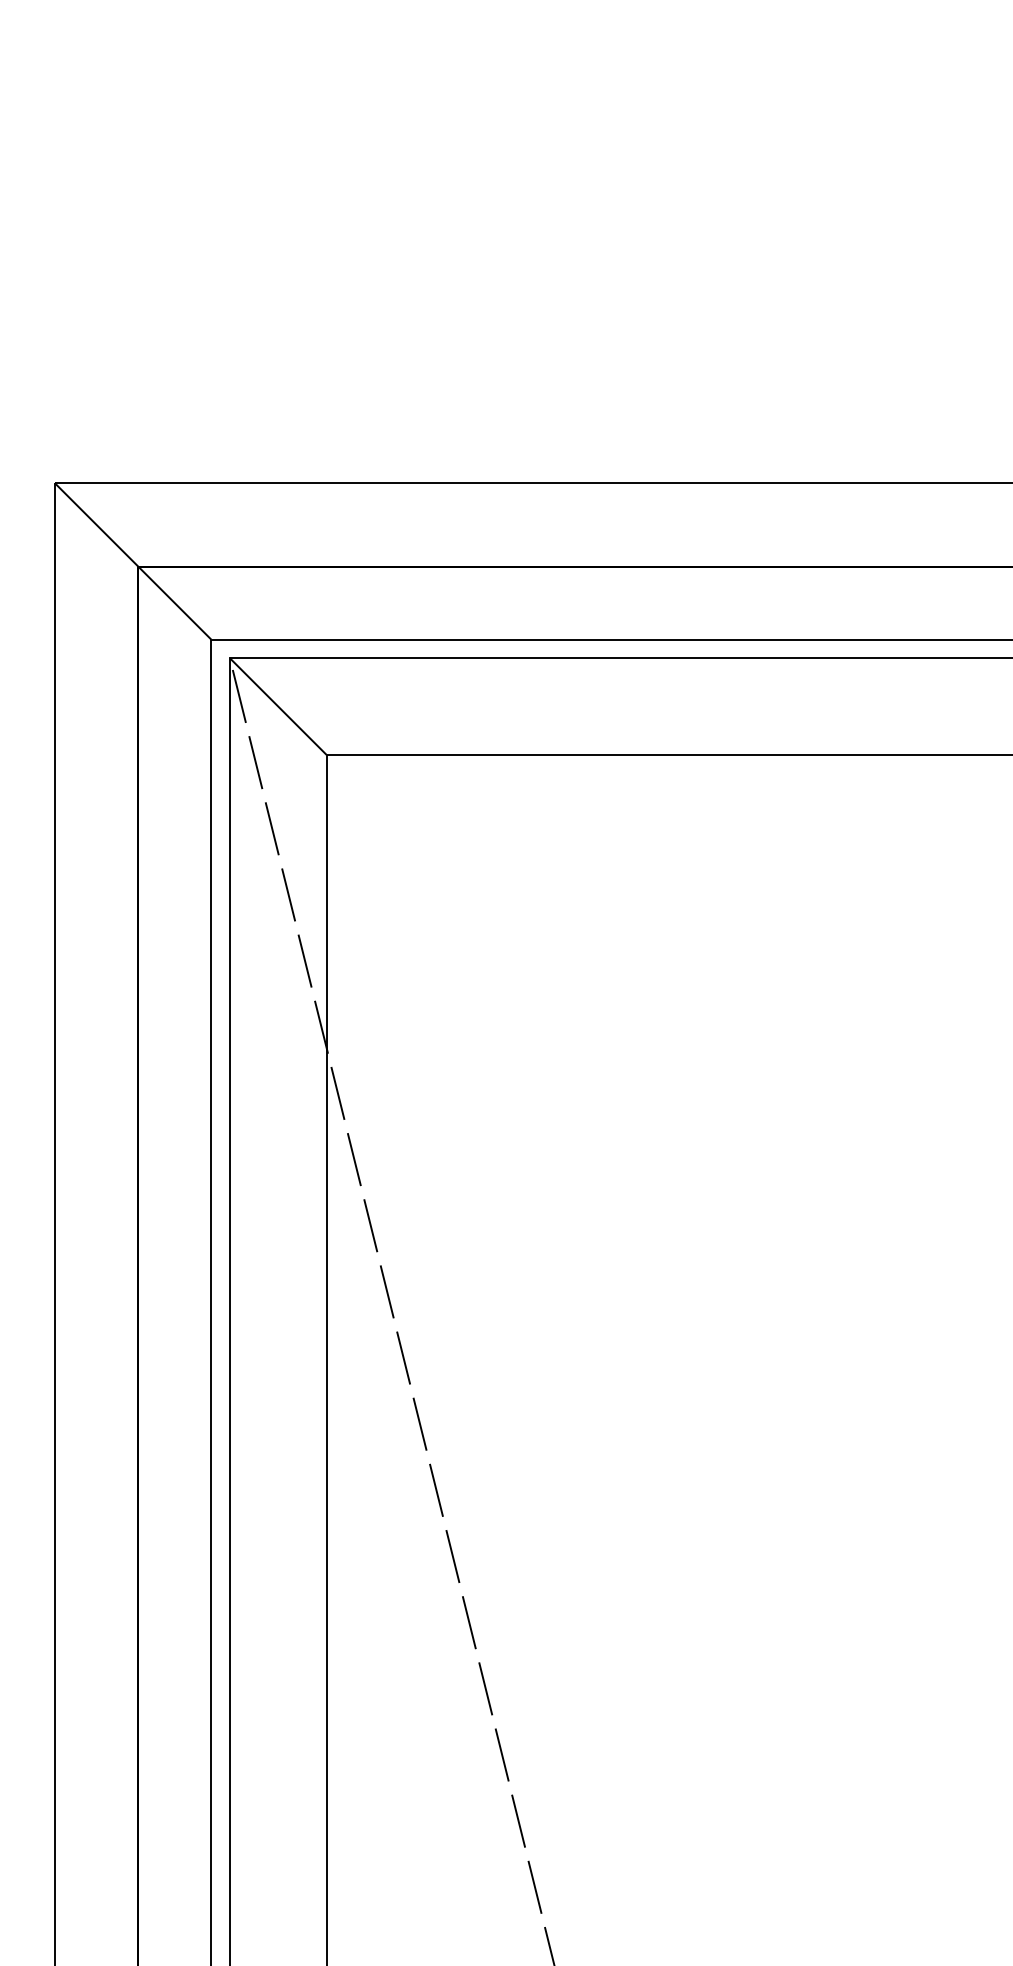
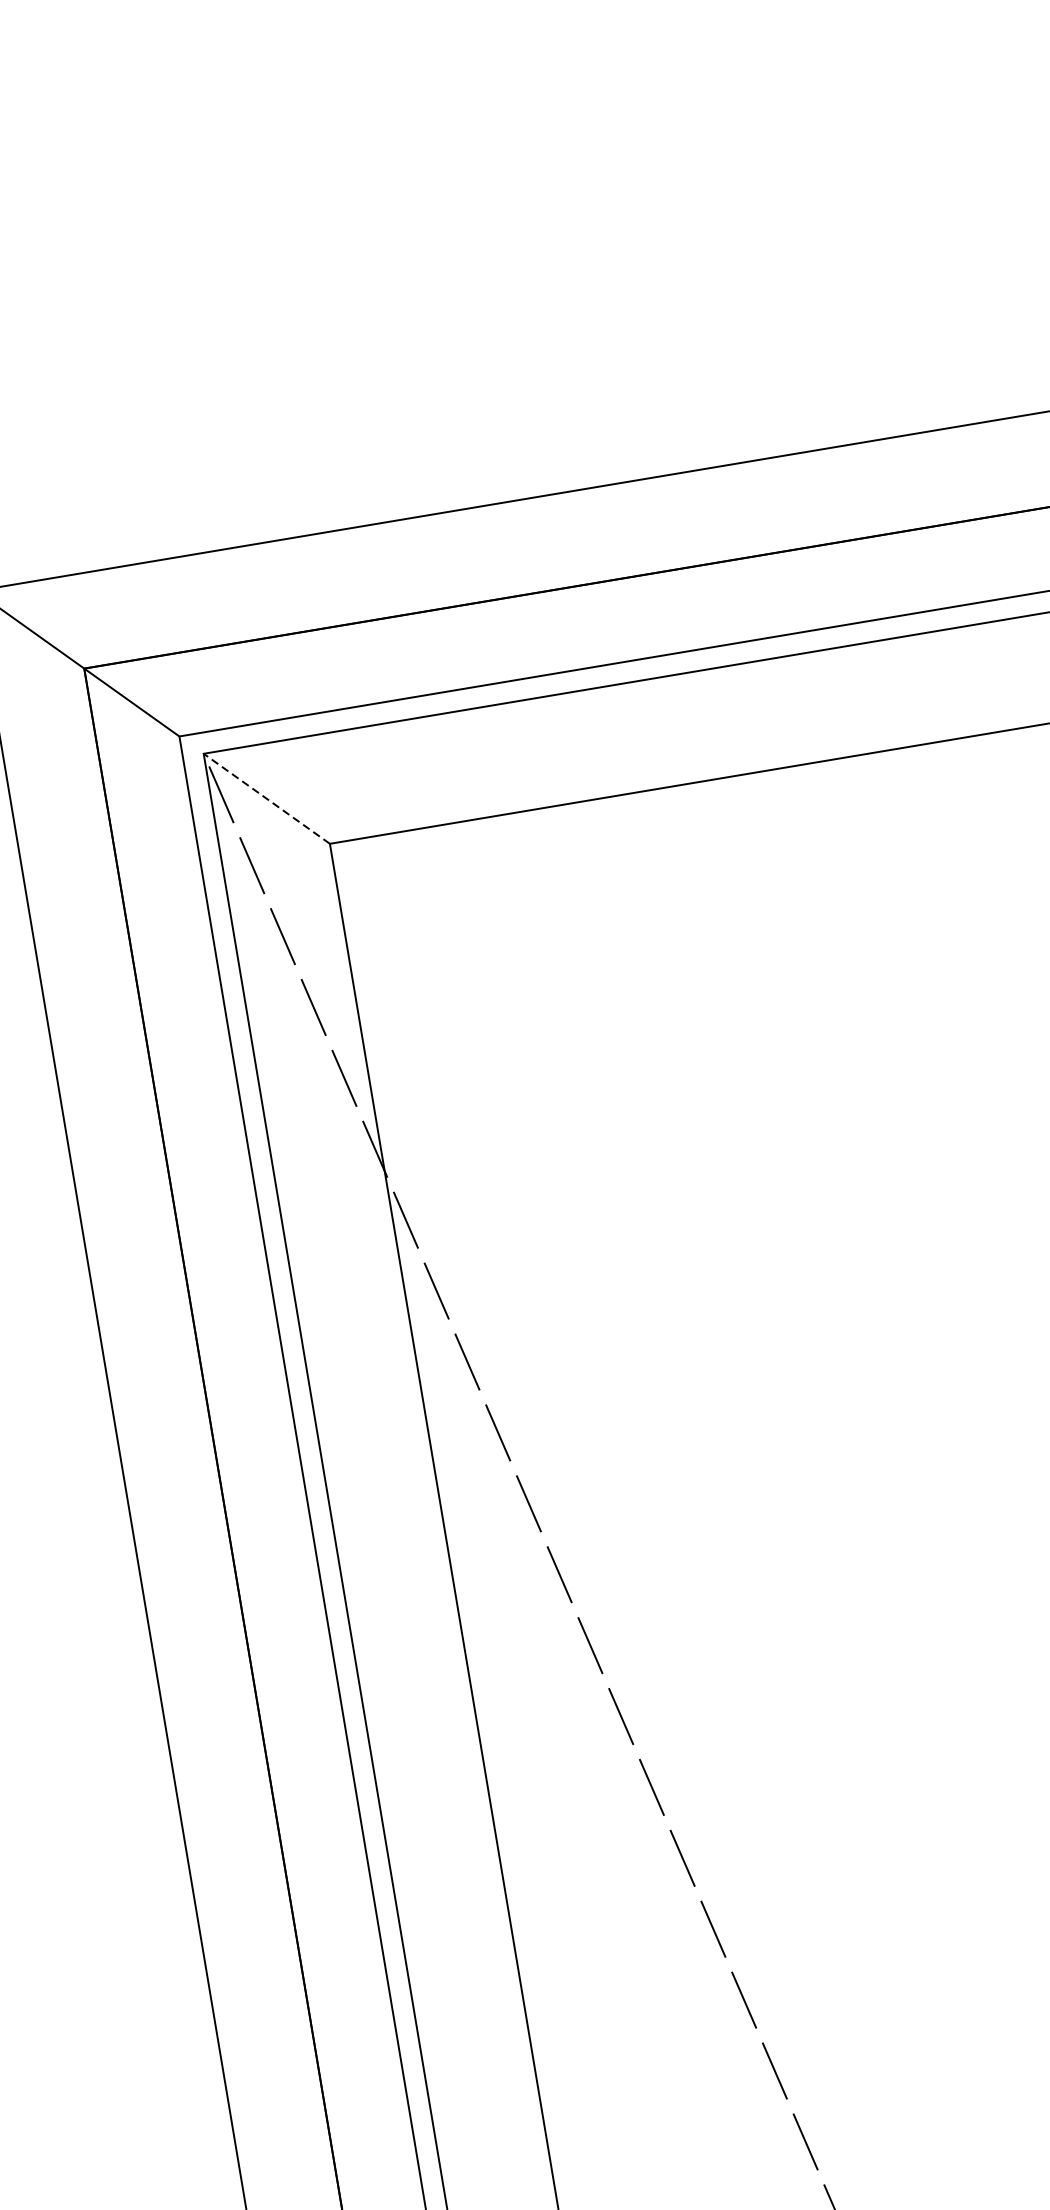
line: (277, 706) -> (265, 798), solid -> dashed

